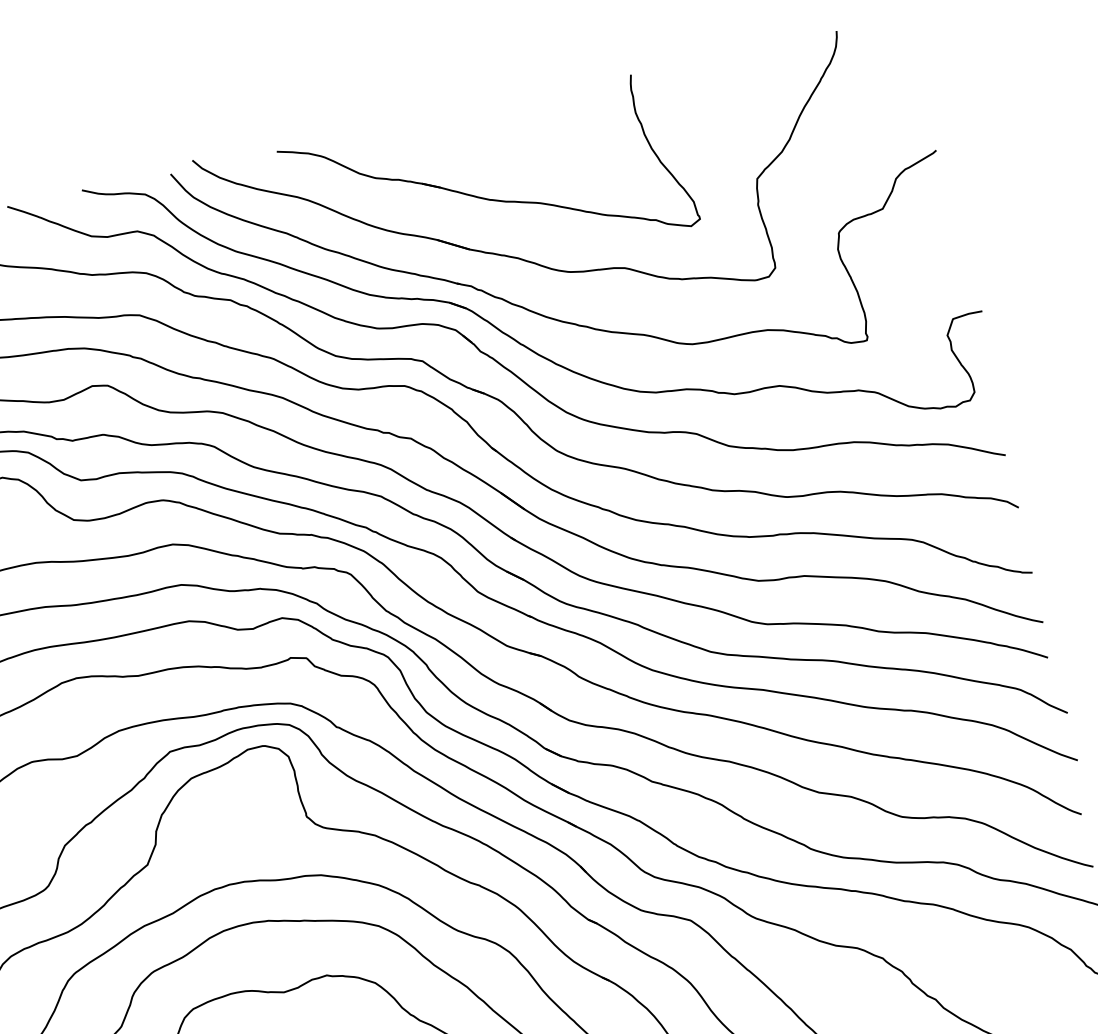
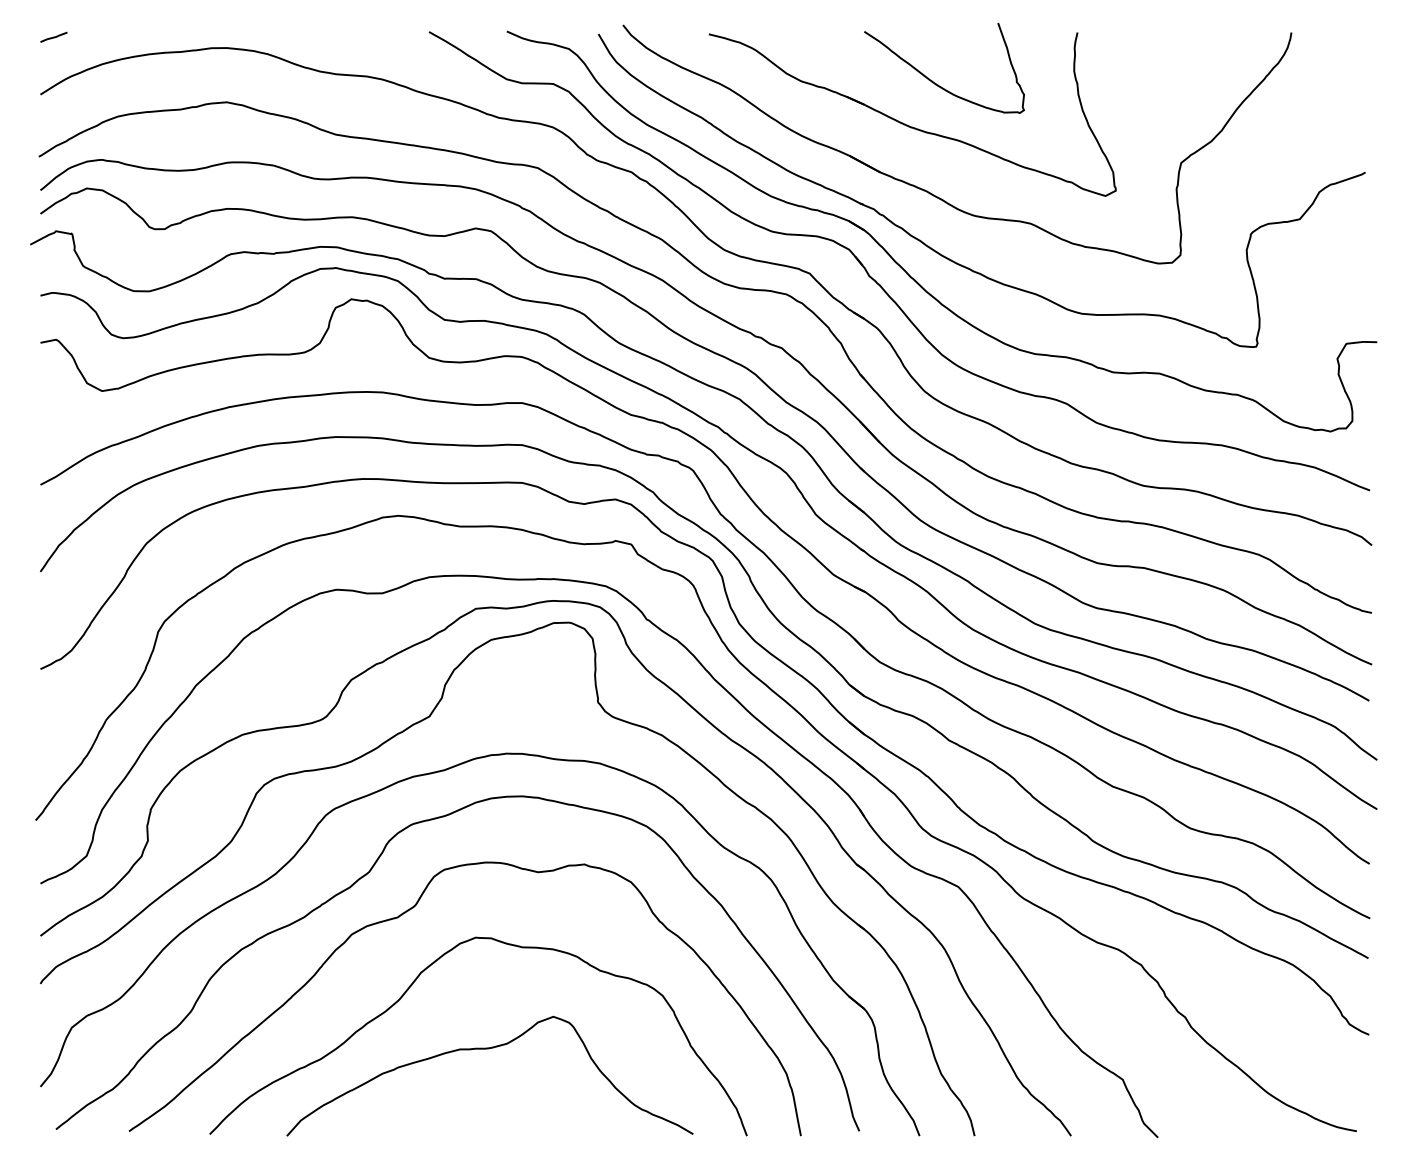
curve: (504, 151) -> (935, 82), added

